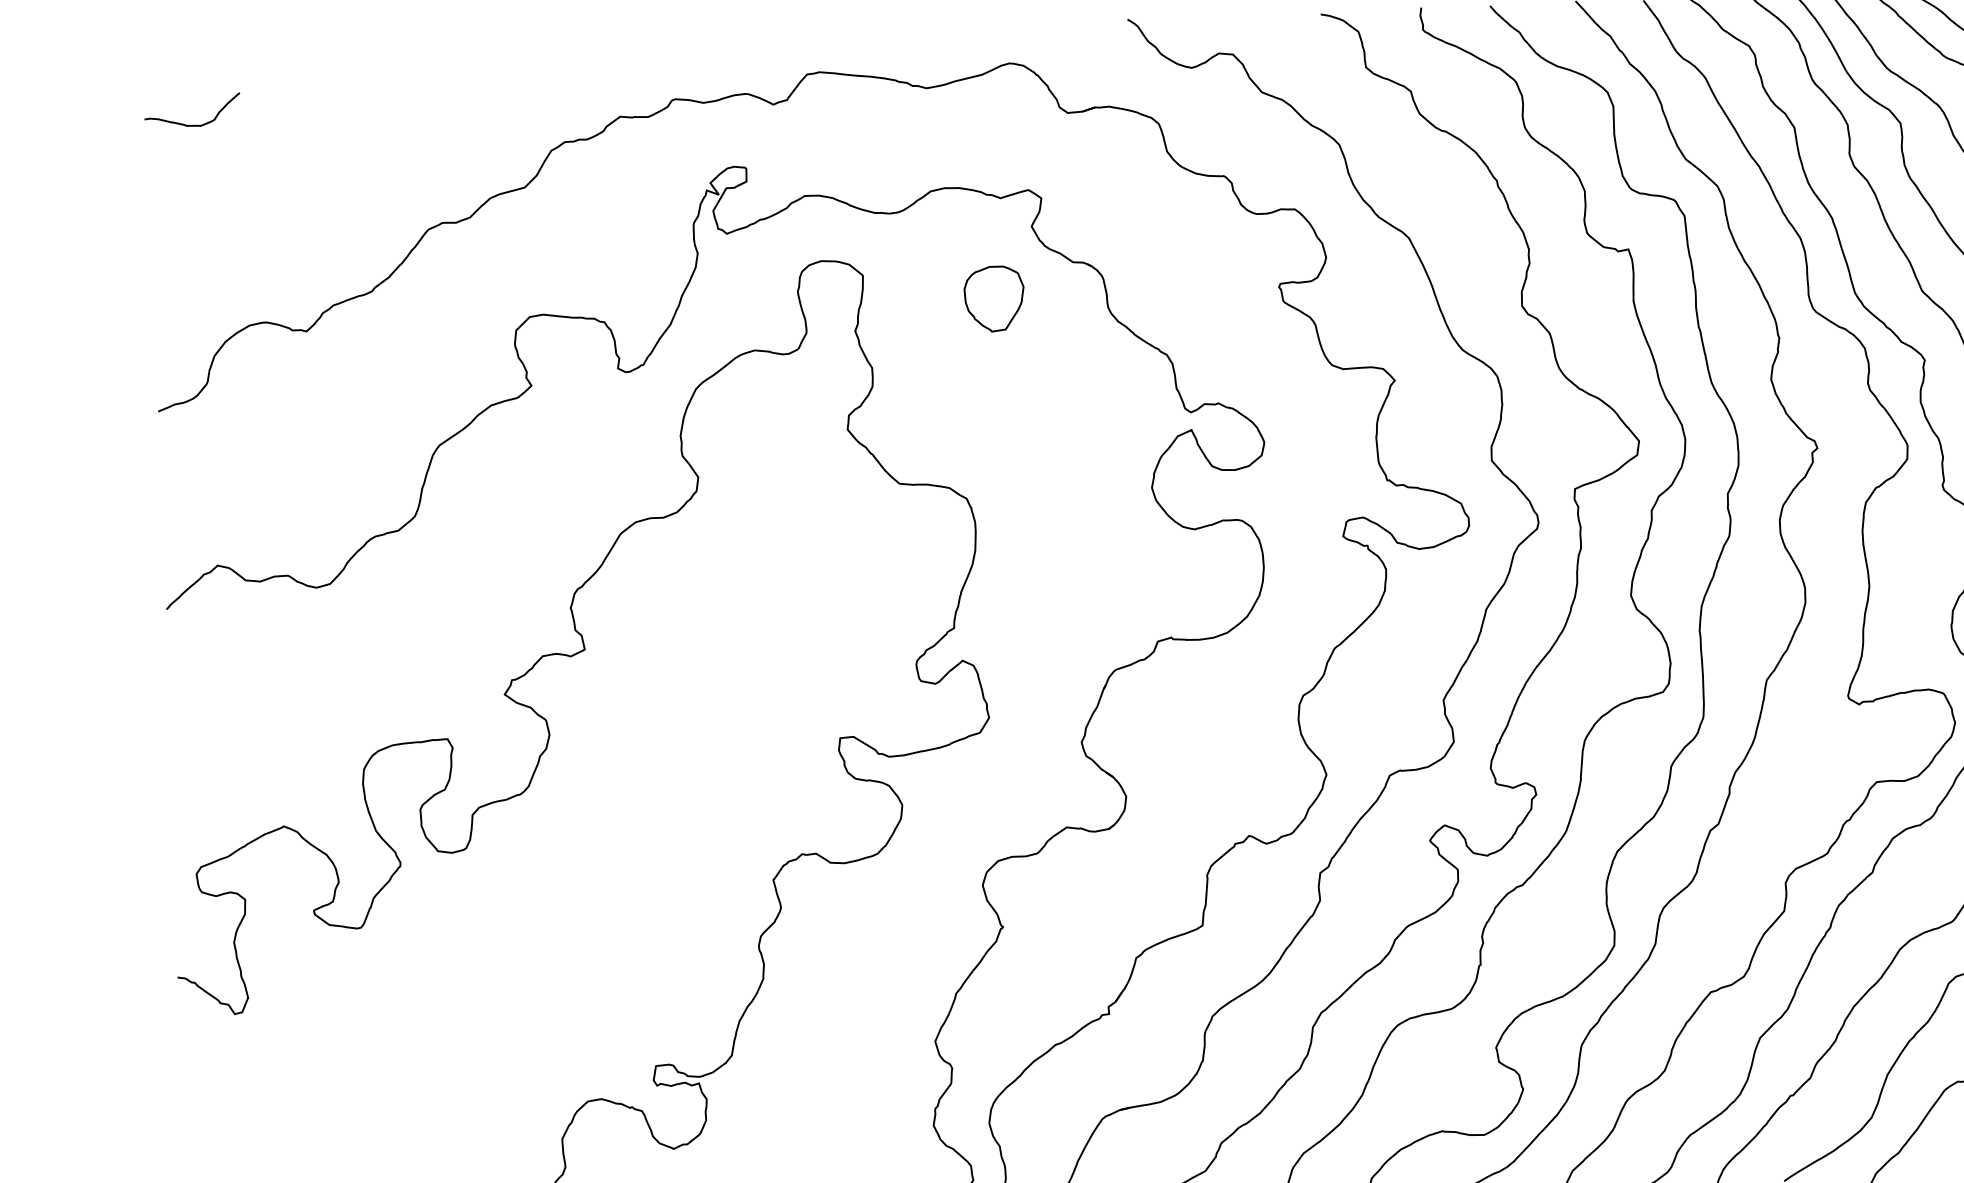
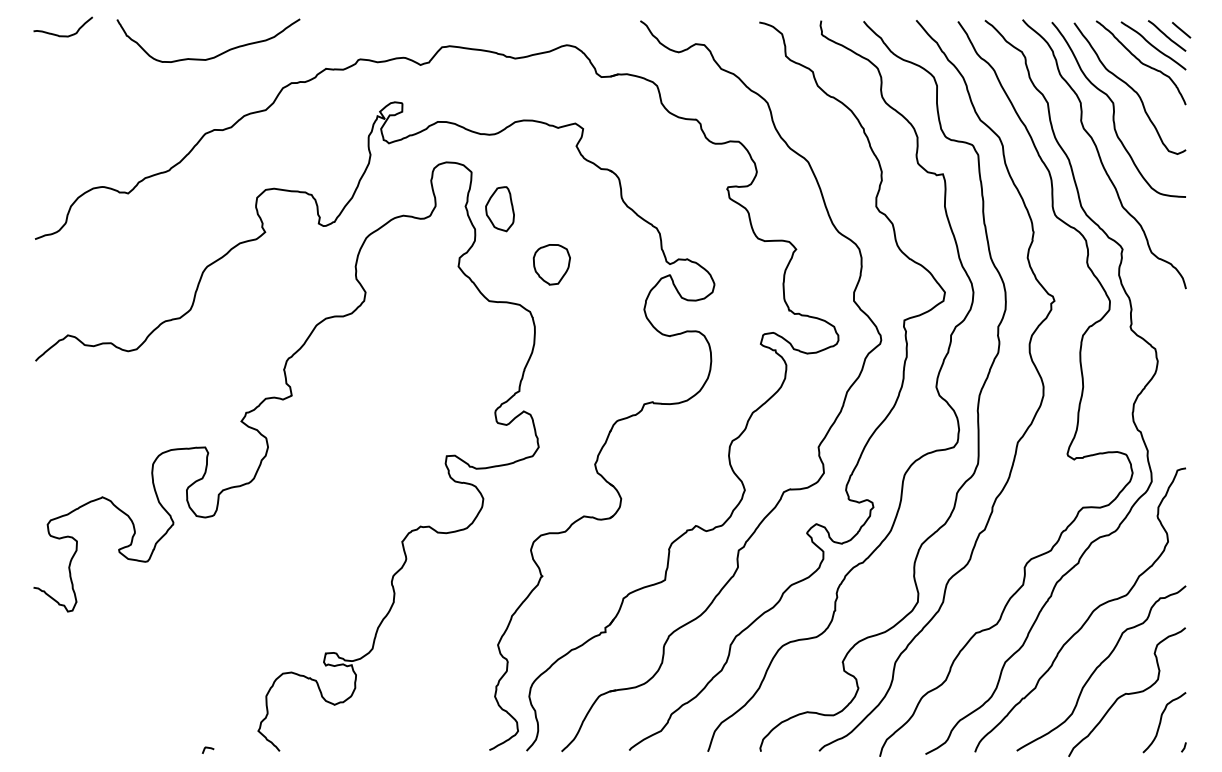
curve: (436, 103) -> (213, 56), added
curve: (185, 123) -> (58, 34), moved
part: (993, 298) -> (551, 264), moved
part: (910, 334) -> (499, 209), added

